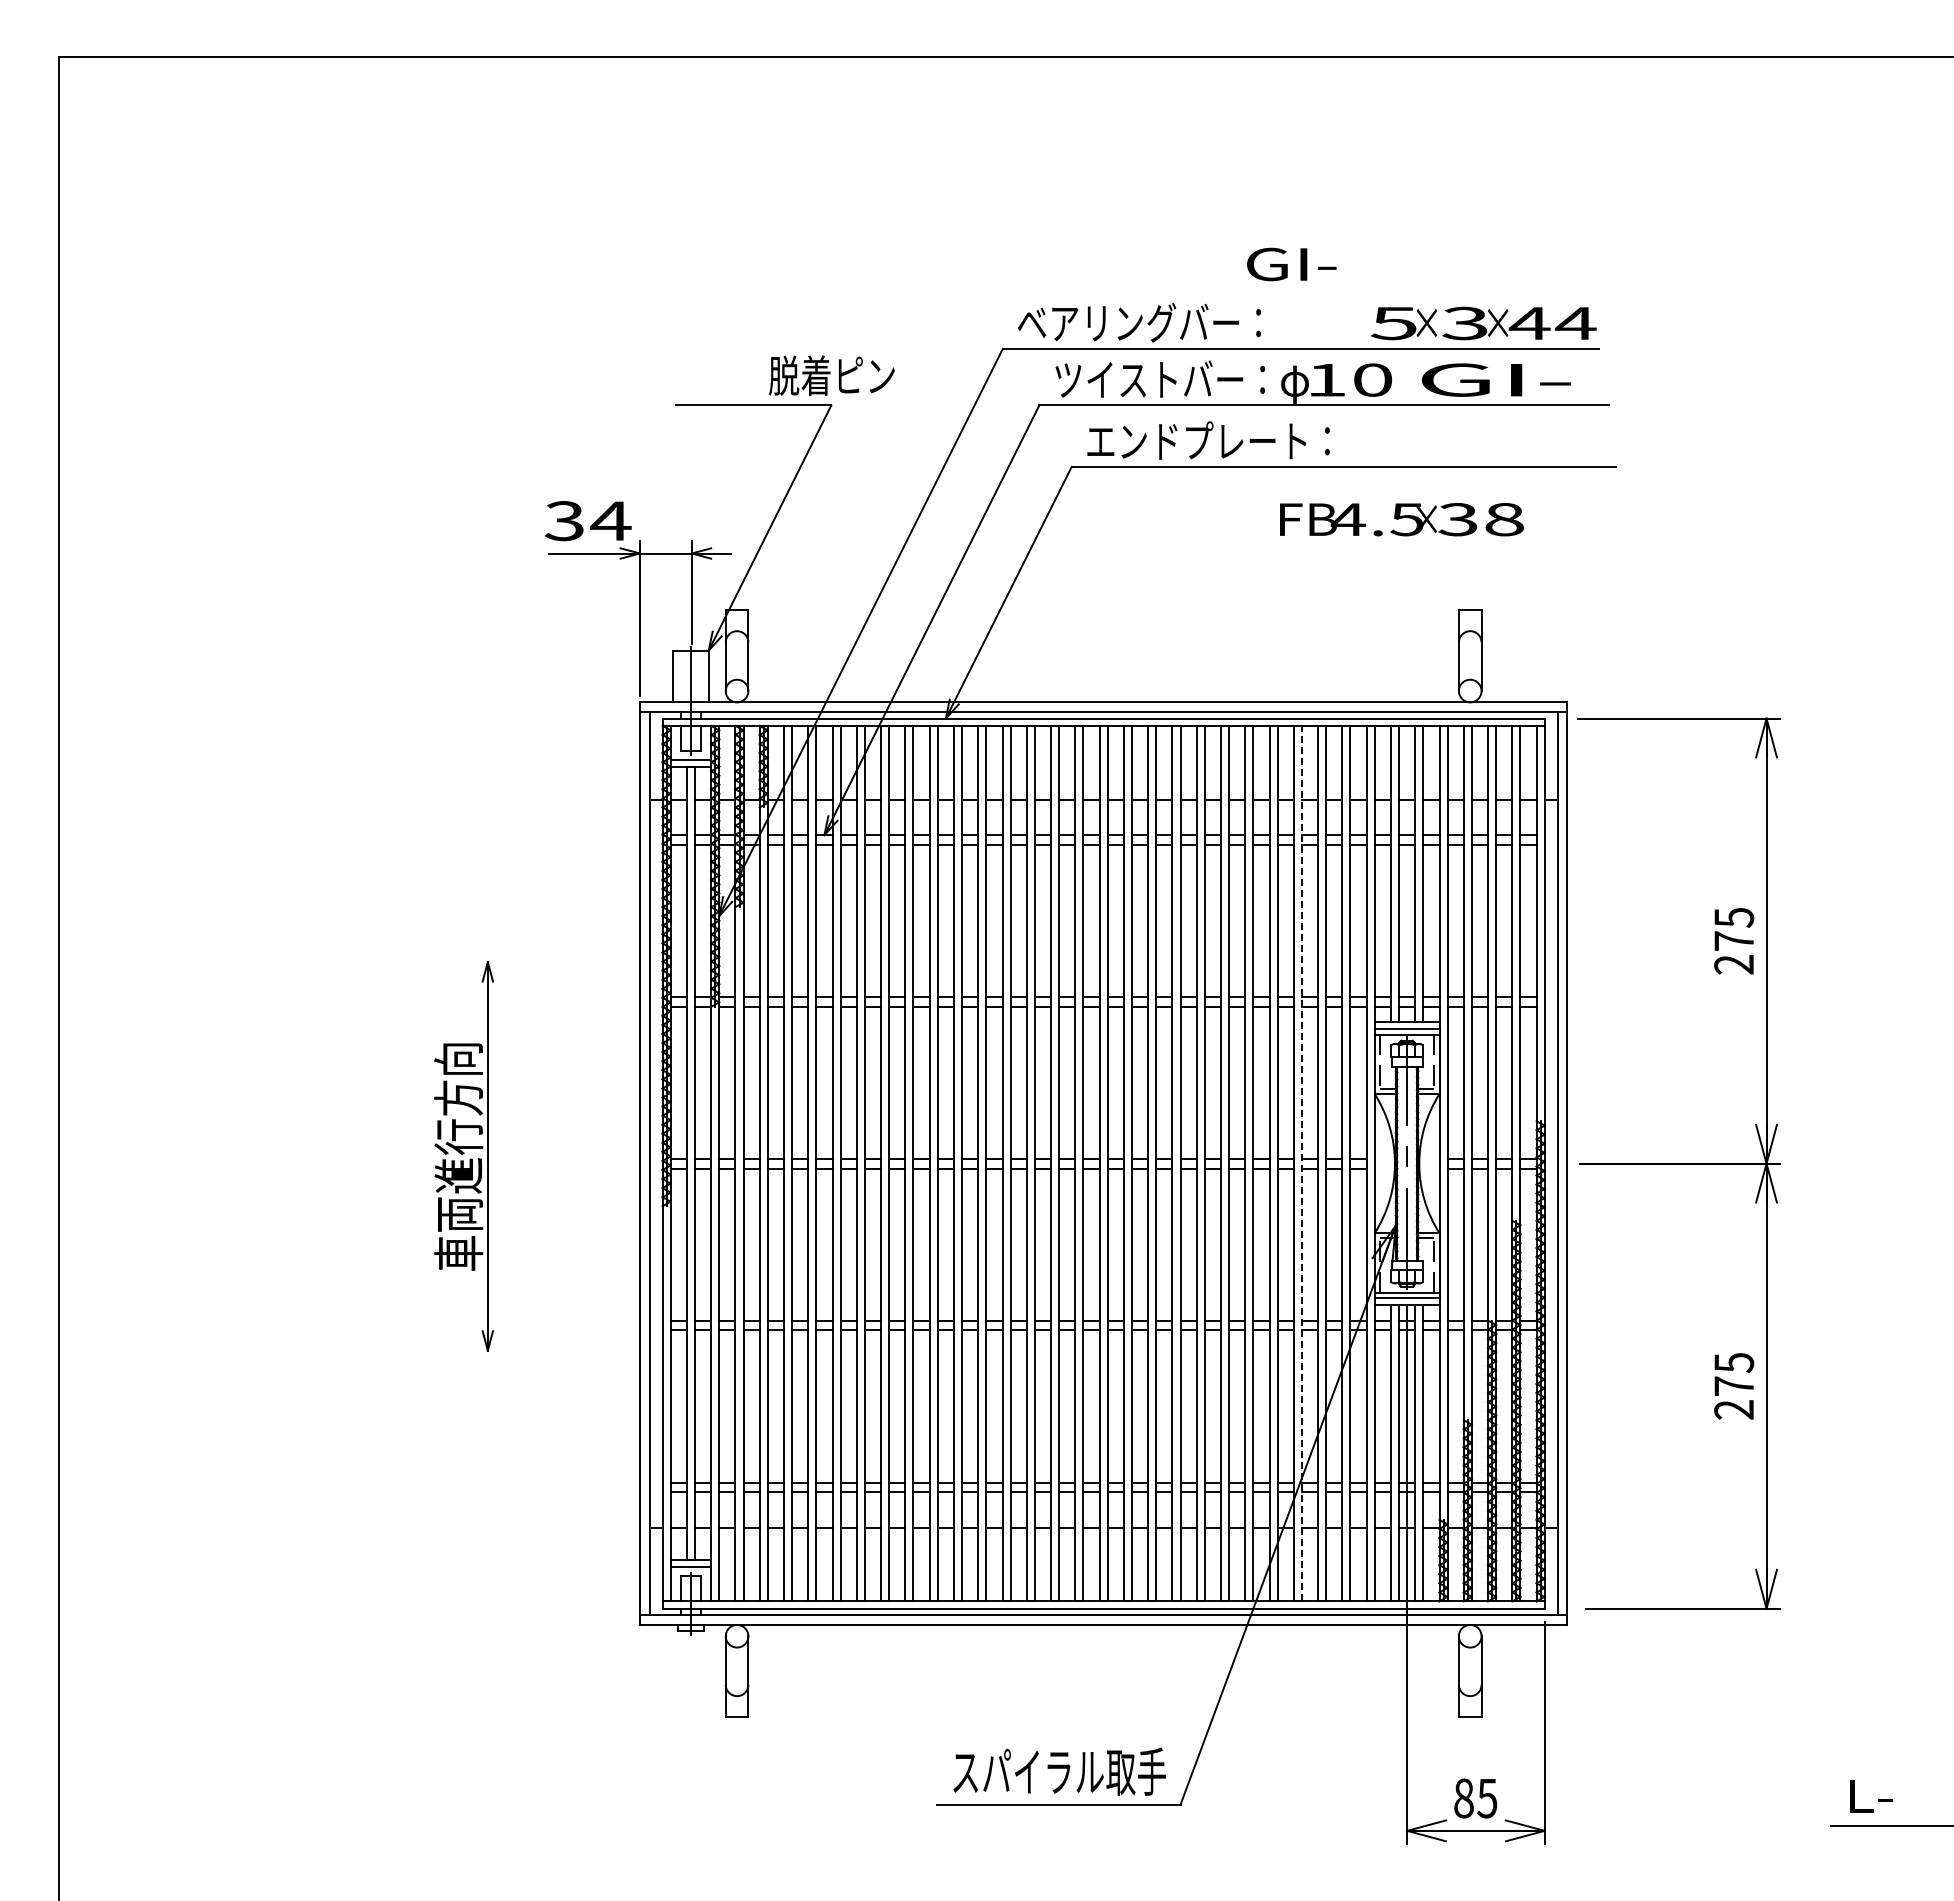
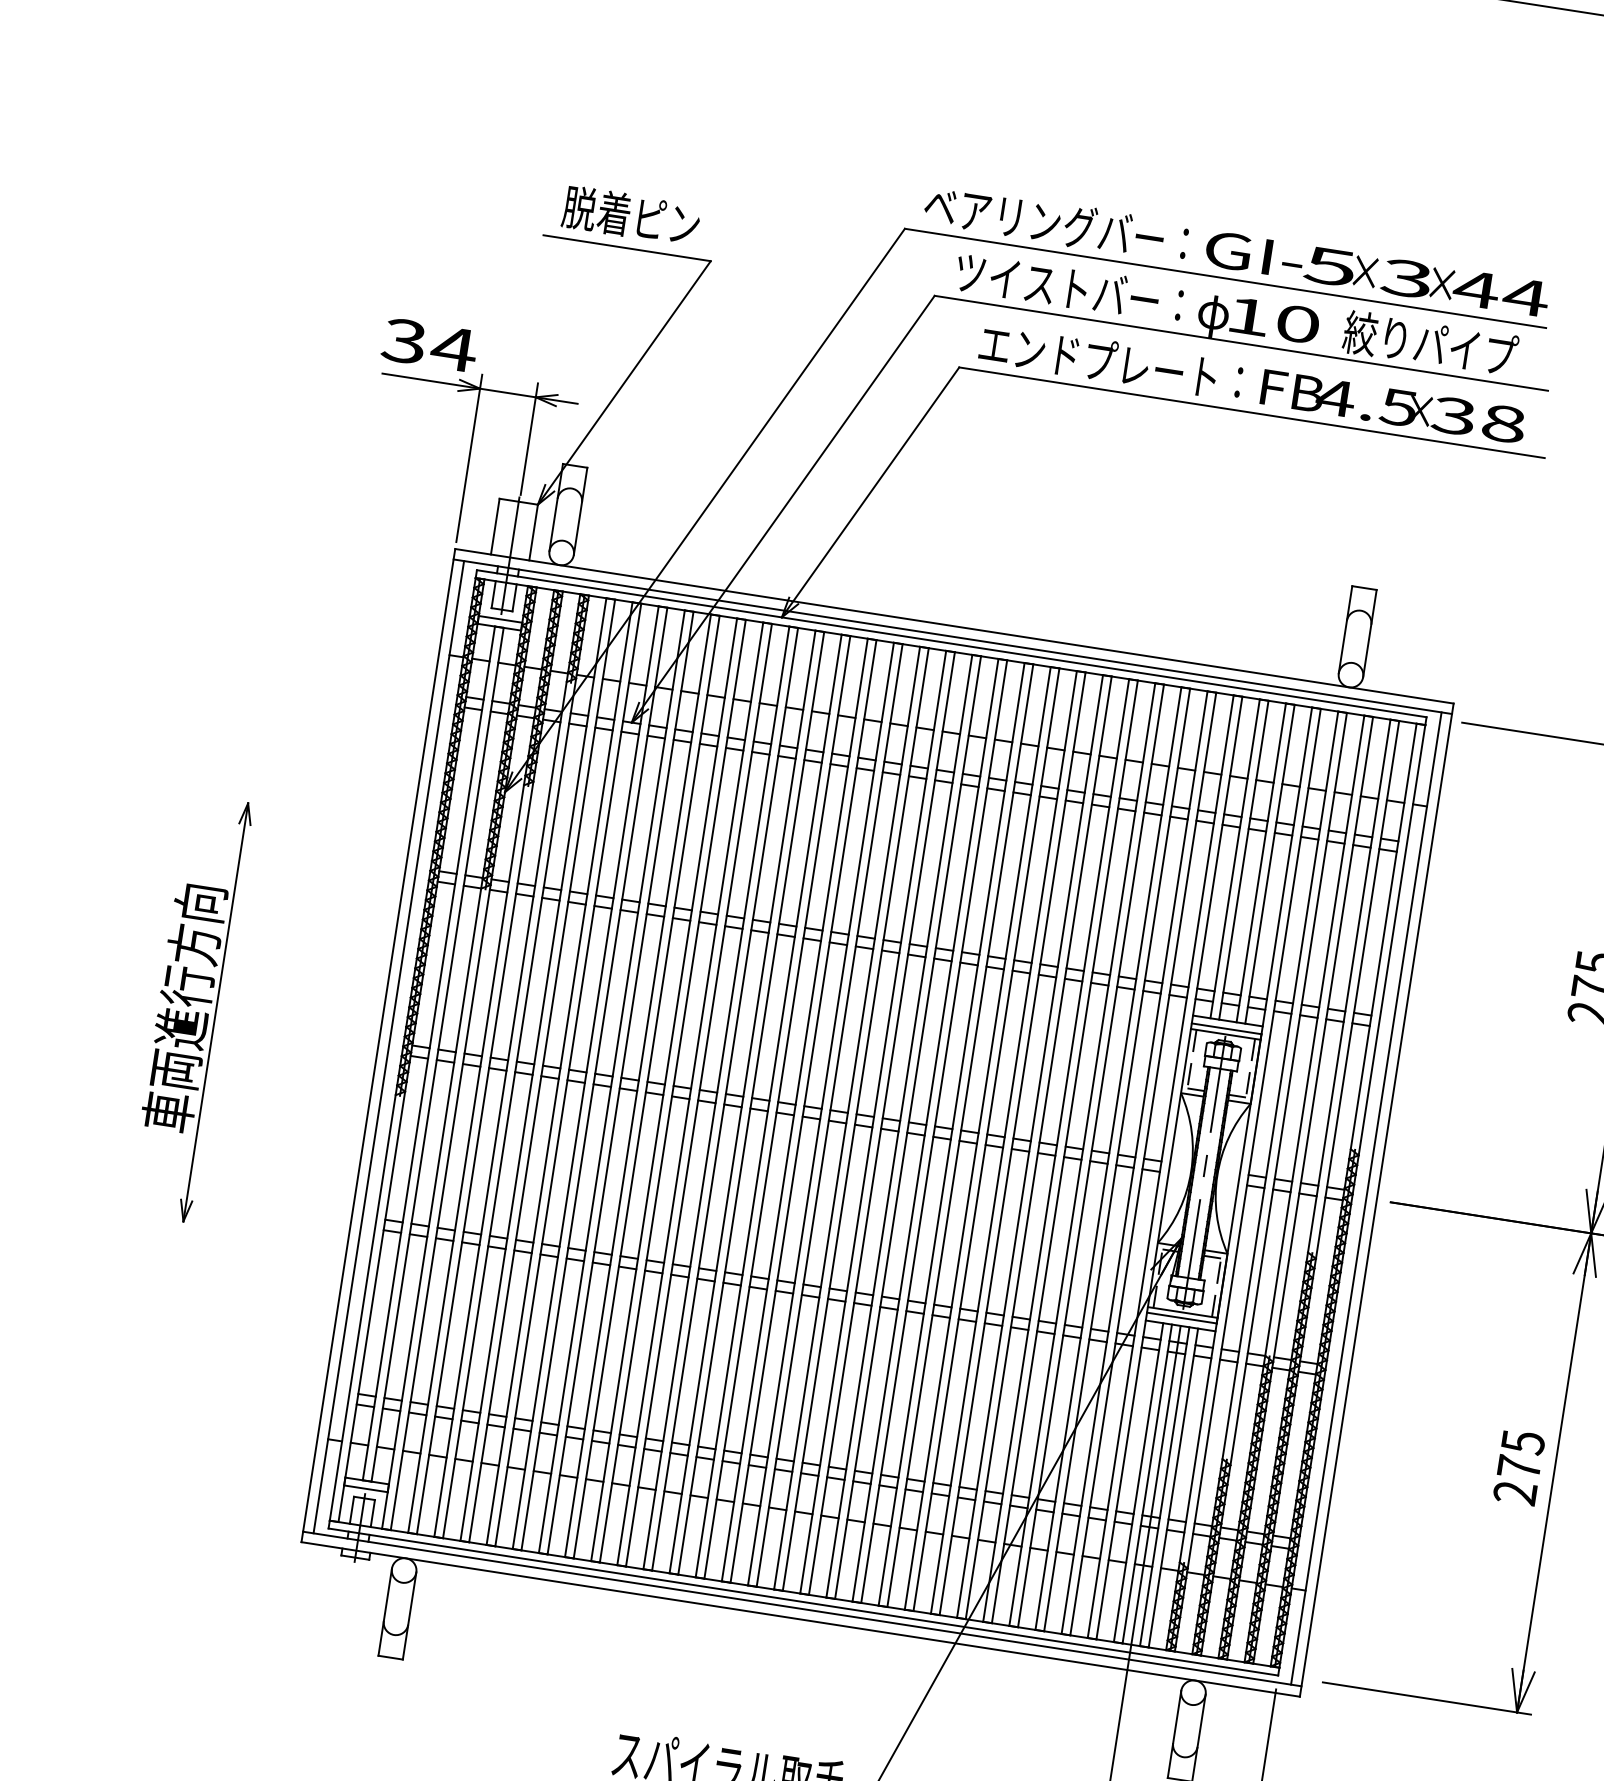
text: (1291, 264) -> (1254, 255), moved
text: (831, 375) -> (630, 215), moved
text: (1495, 379) -> (1430, 343), GI- -> 絞りパイプ
text: (1401, 519) -> (1392, 406), moved
line: (1301, 1163) -> (1090, 1155), dashed -> solid

